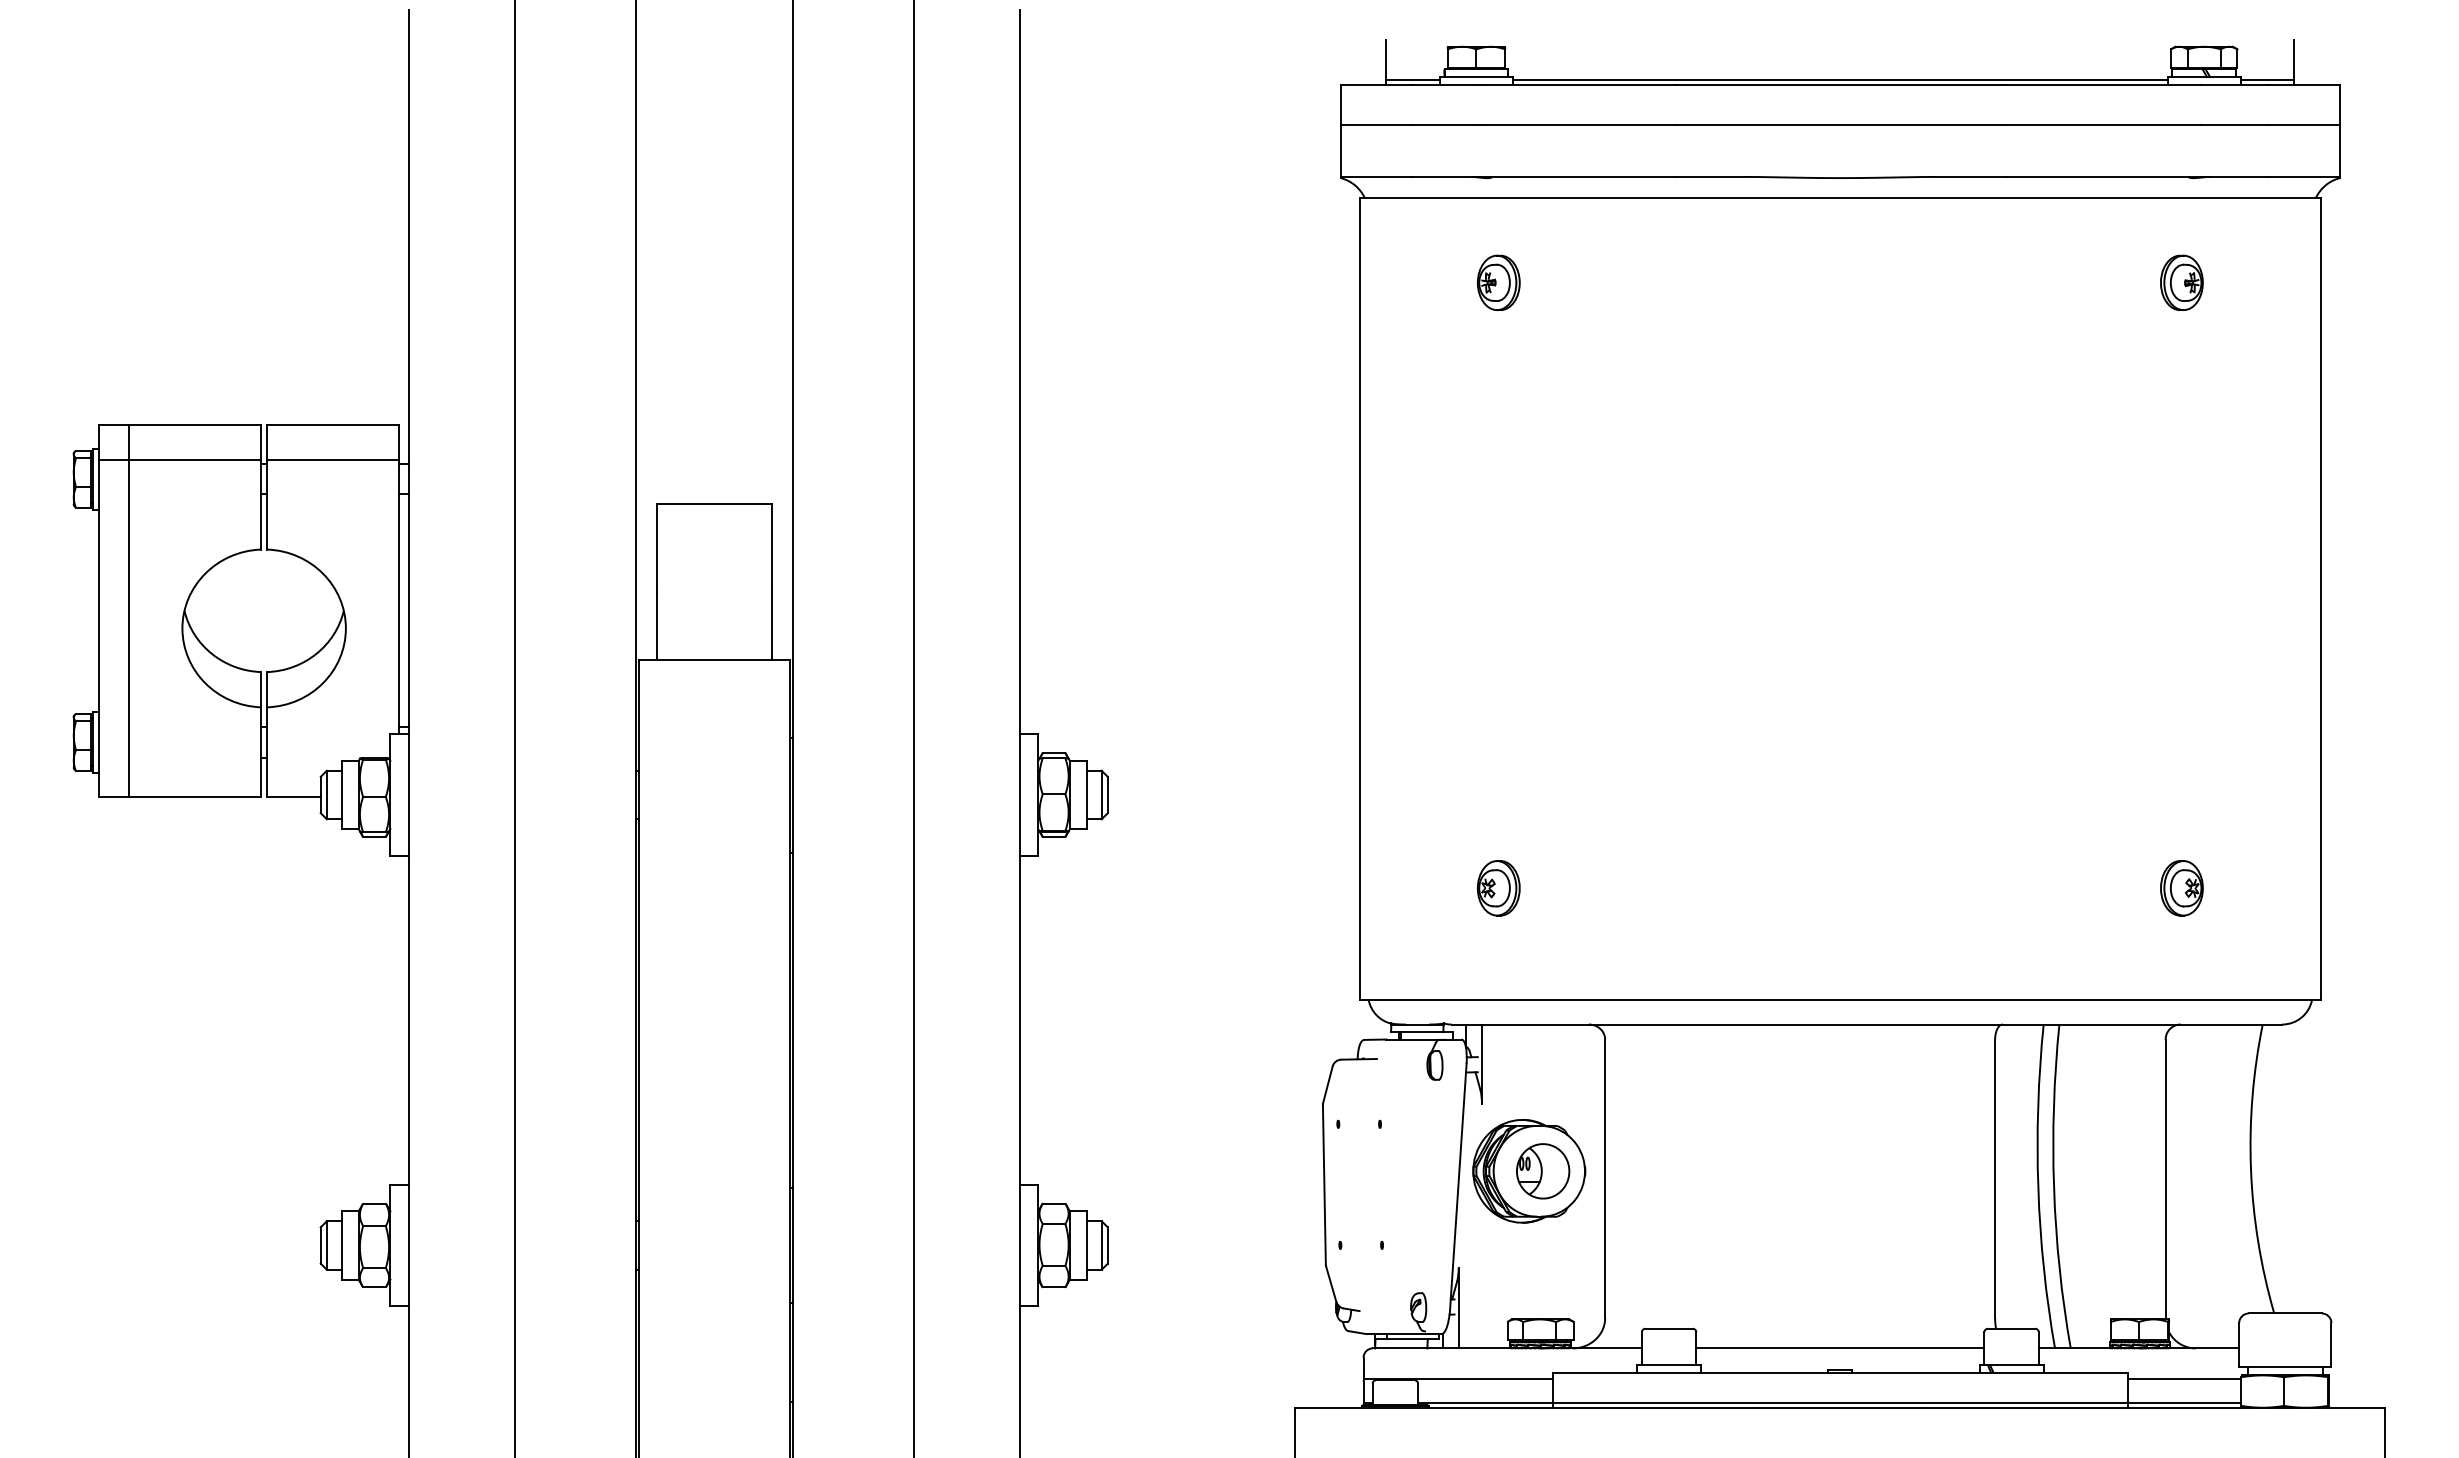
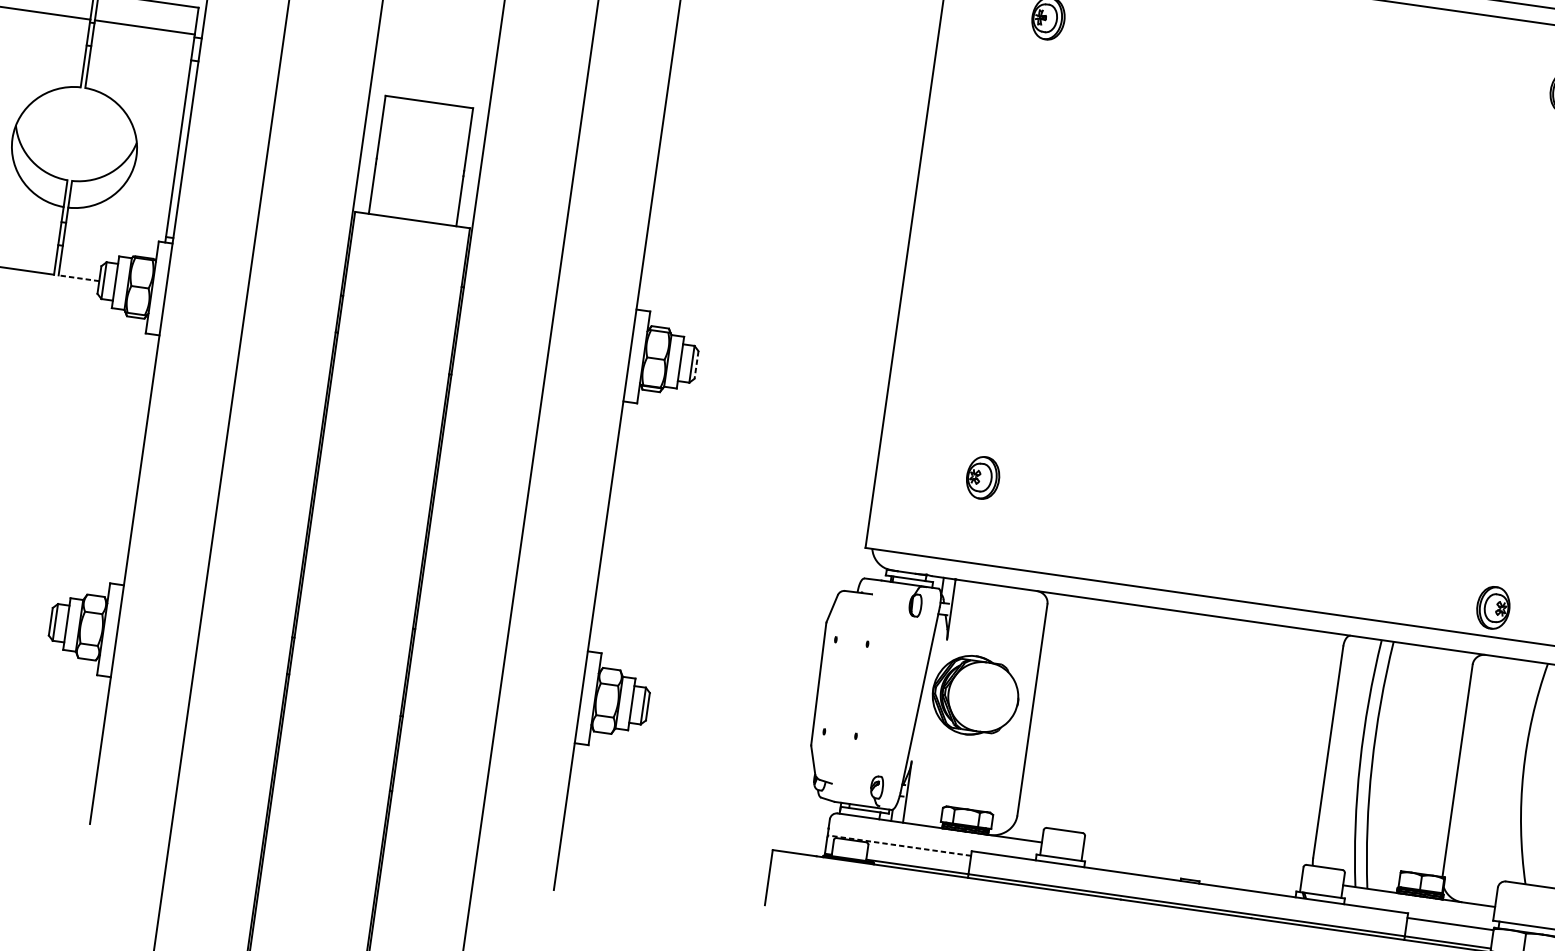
line: (1107, 795) -> (696, 365), solid -> dashed
line: (293, 796) -> (78, 278), solid -> dashed
part: (2181, 888) -> (1493, 607), moved
part: (1543, 1171) -> (986, 697), removed
line: (1840, 1348) -> (1192, 863), removed
line: (1458, 1378) -> (899, 845), solid -> dashed

